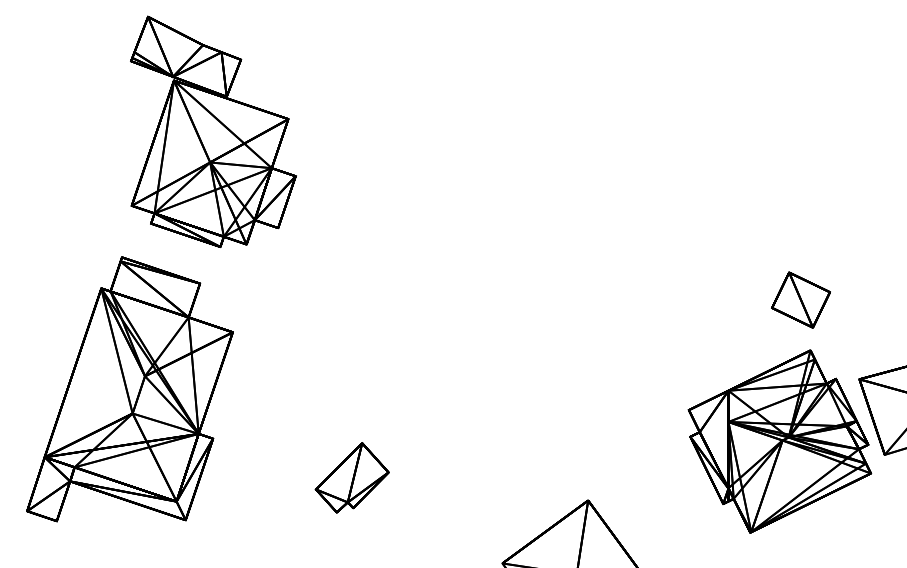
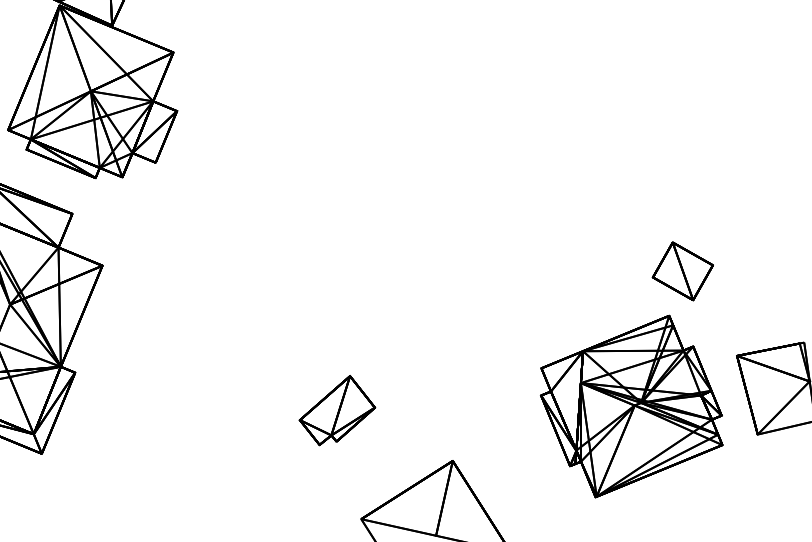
part: (779, 441) -> (631, 406), moved
part: (351, 477) -> (336, 410), moved

